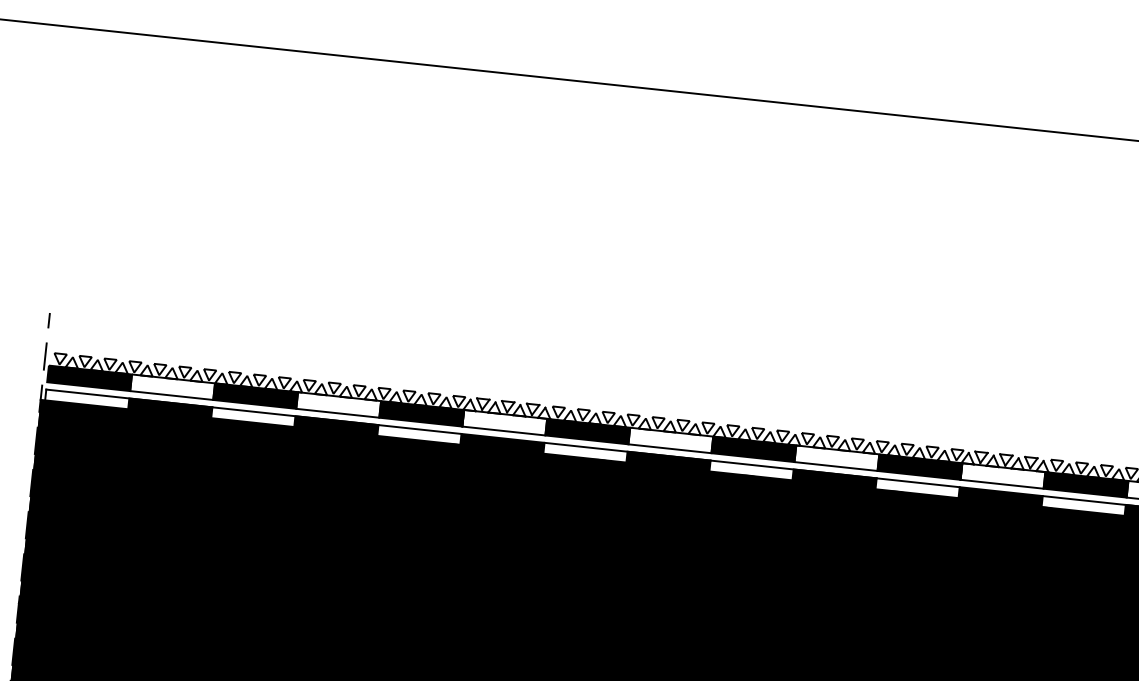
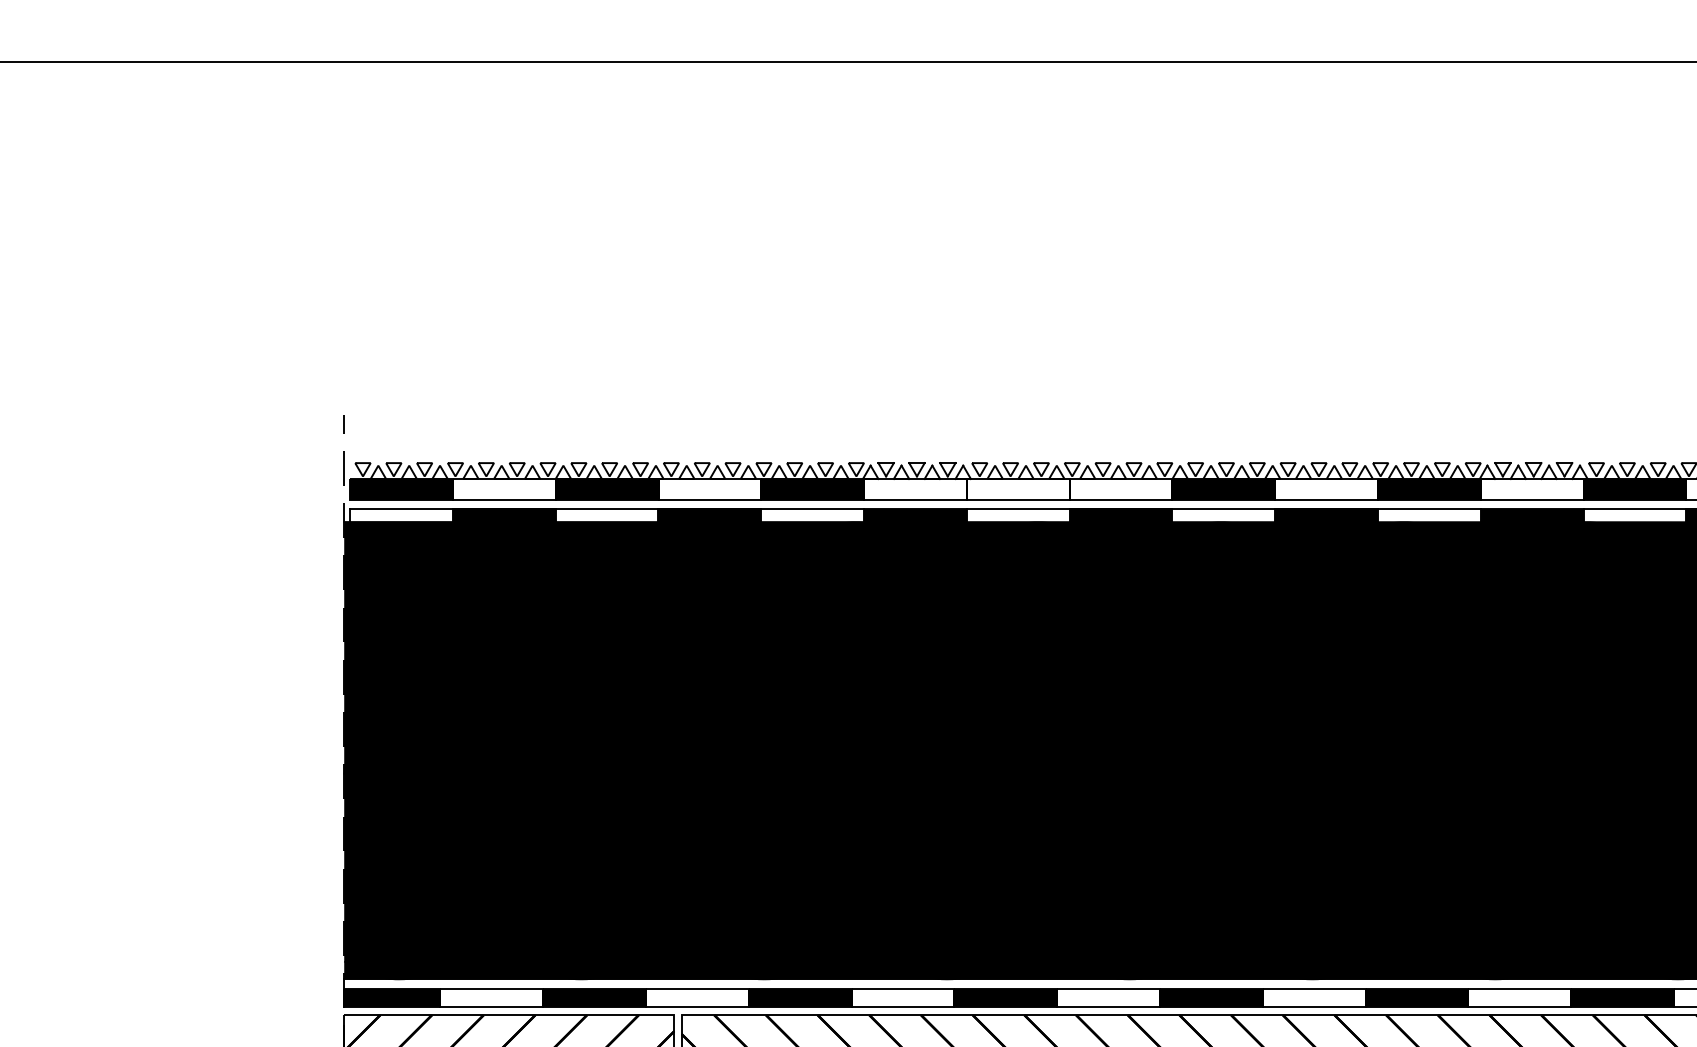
fill: (587, 431) -> (1017, 489), removed

